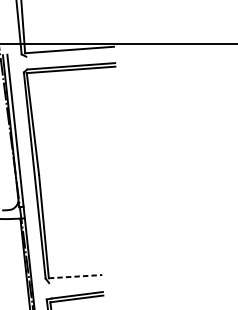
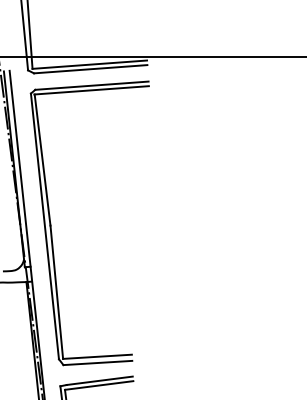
line: (70, 53) -> (90, 69), added
line: (75, 276) -> (97, 356), dashed -> solid
line: (75, 281) -> (97, 362), added

